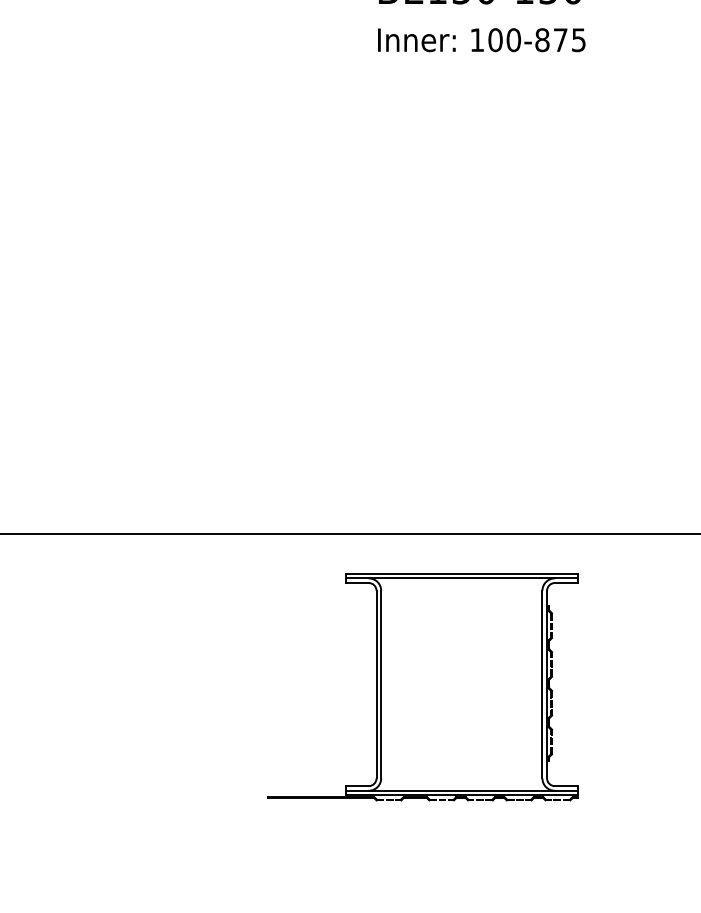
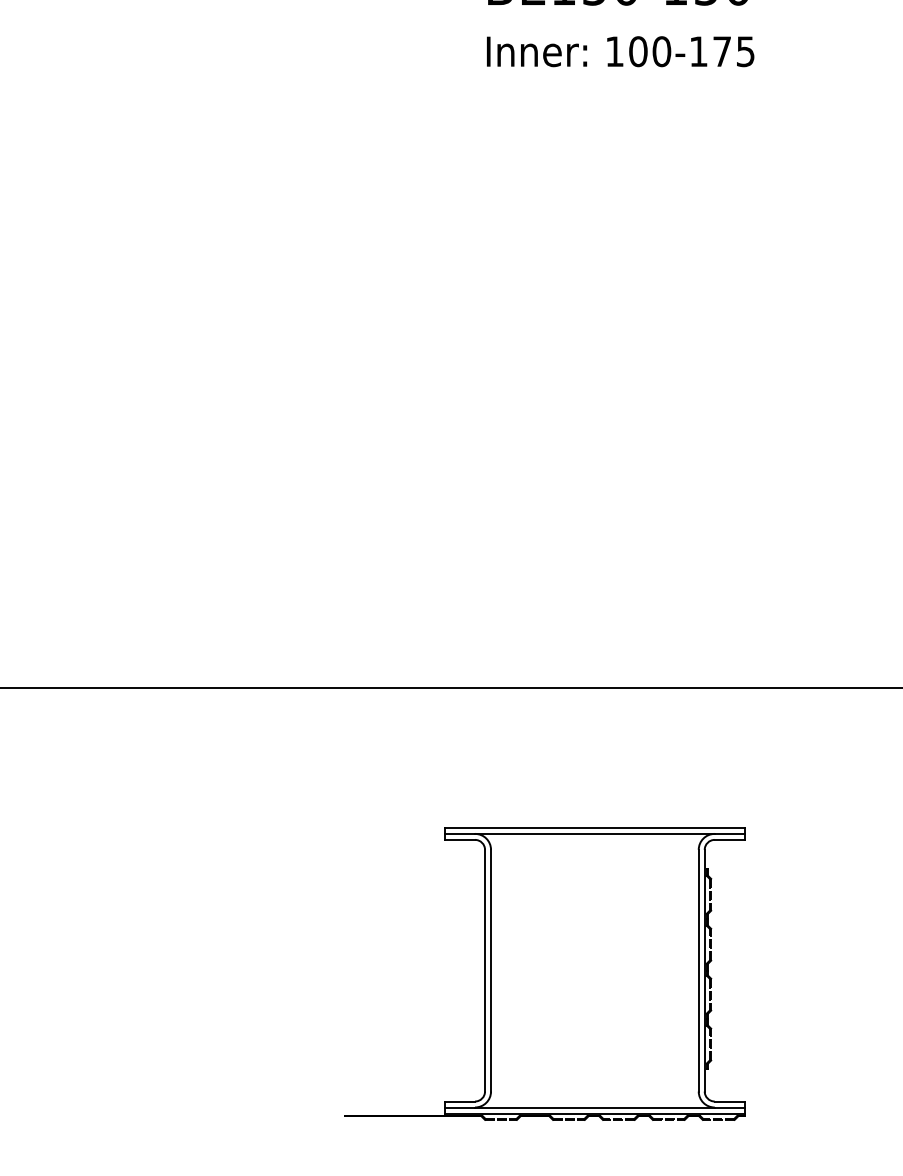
text: (542, 40) -> (698, 52), 100-875 -> 100-175
part: (422, 687) -> (544, 974), moved

